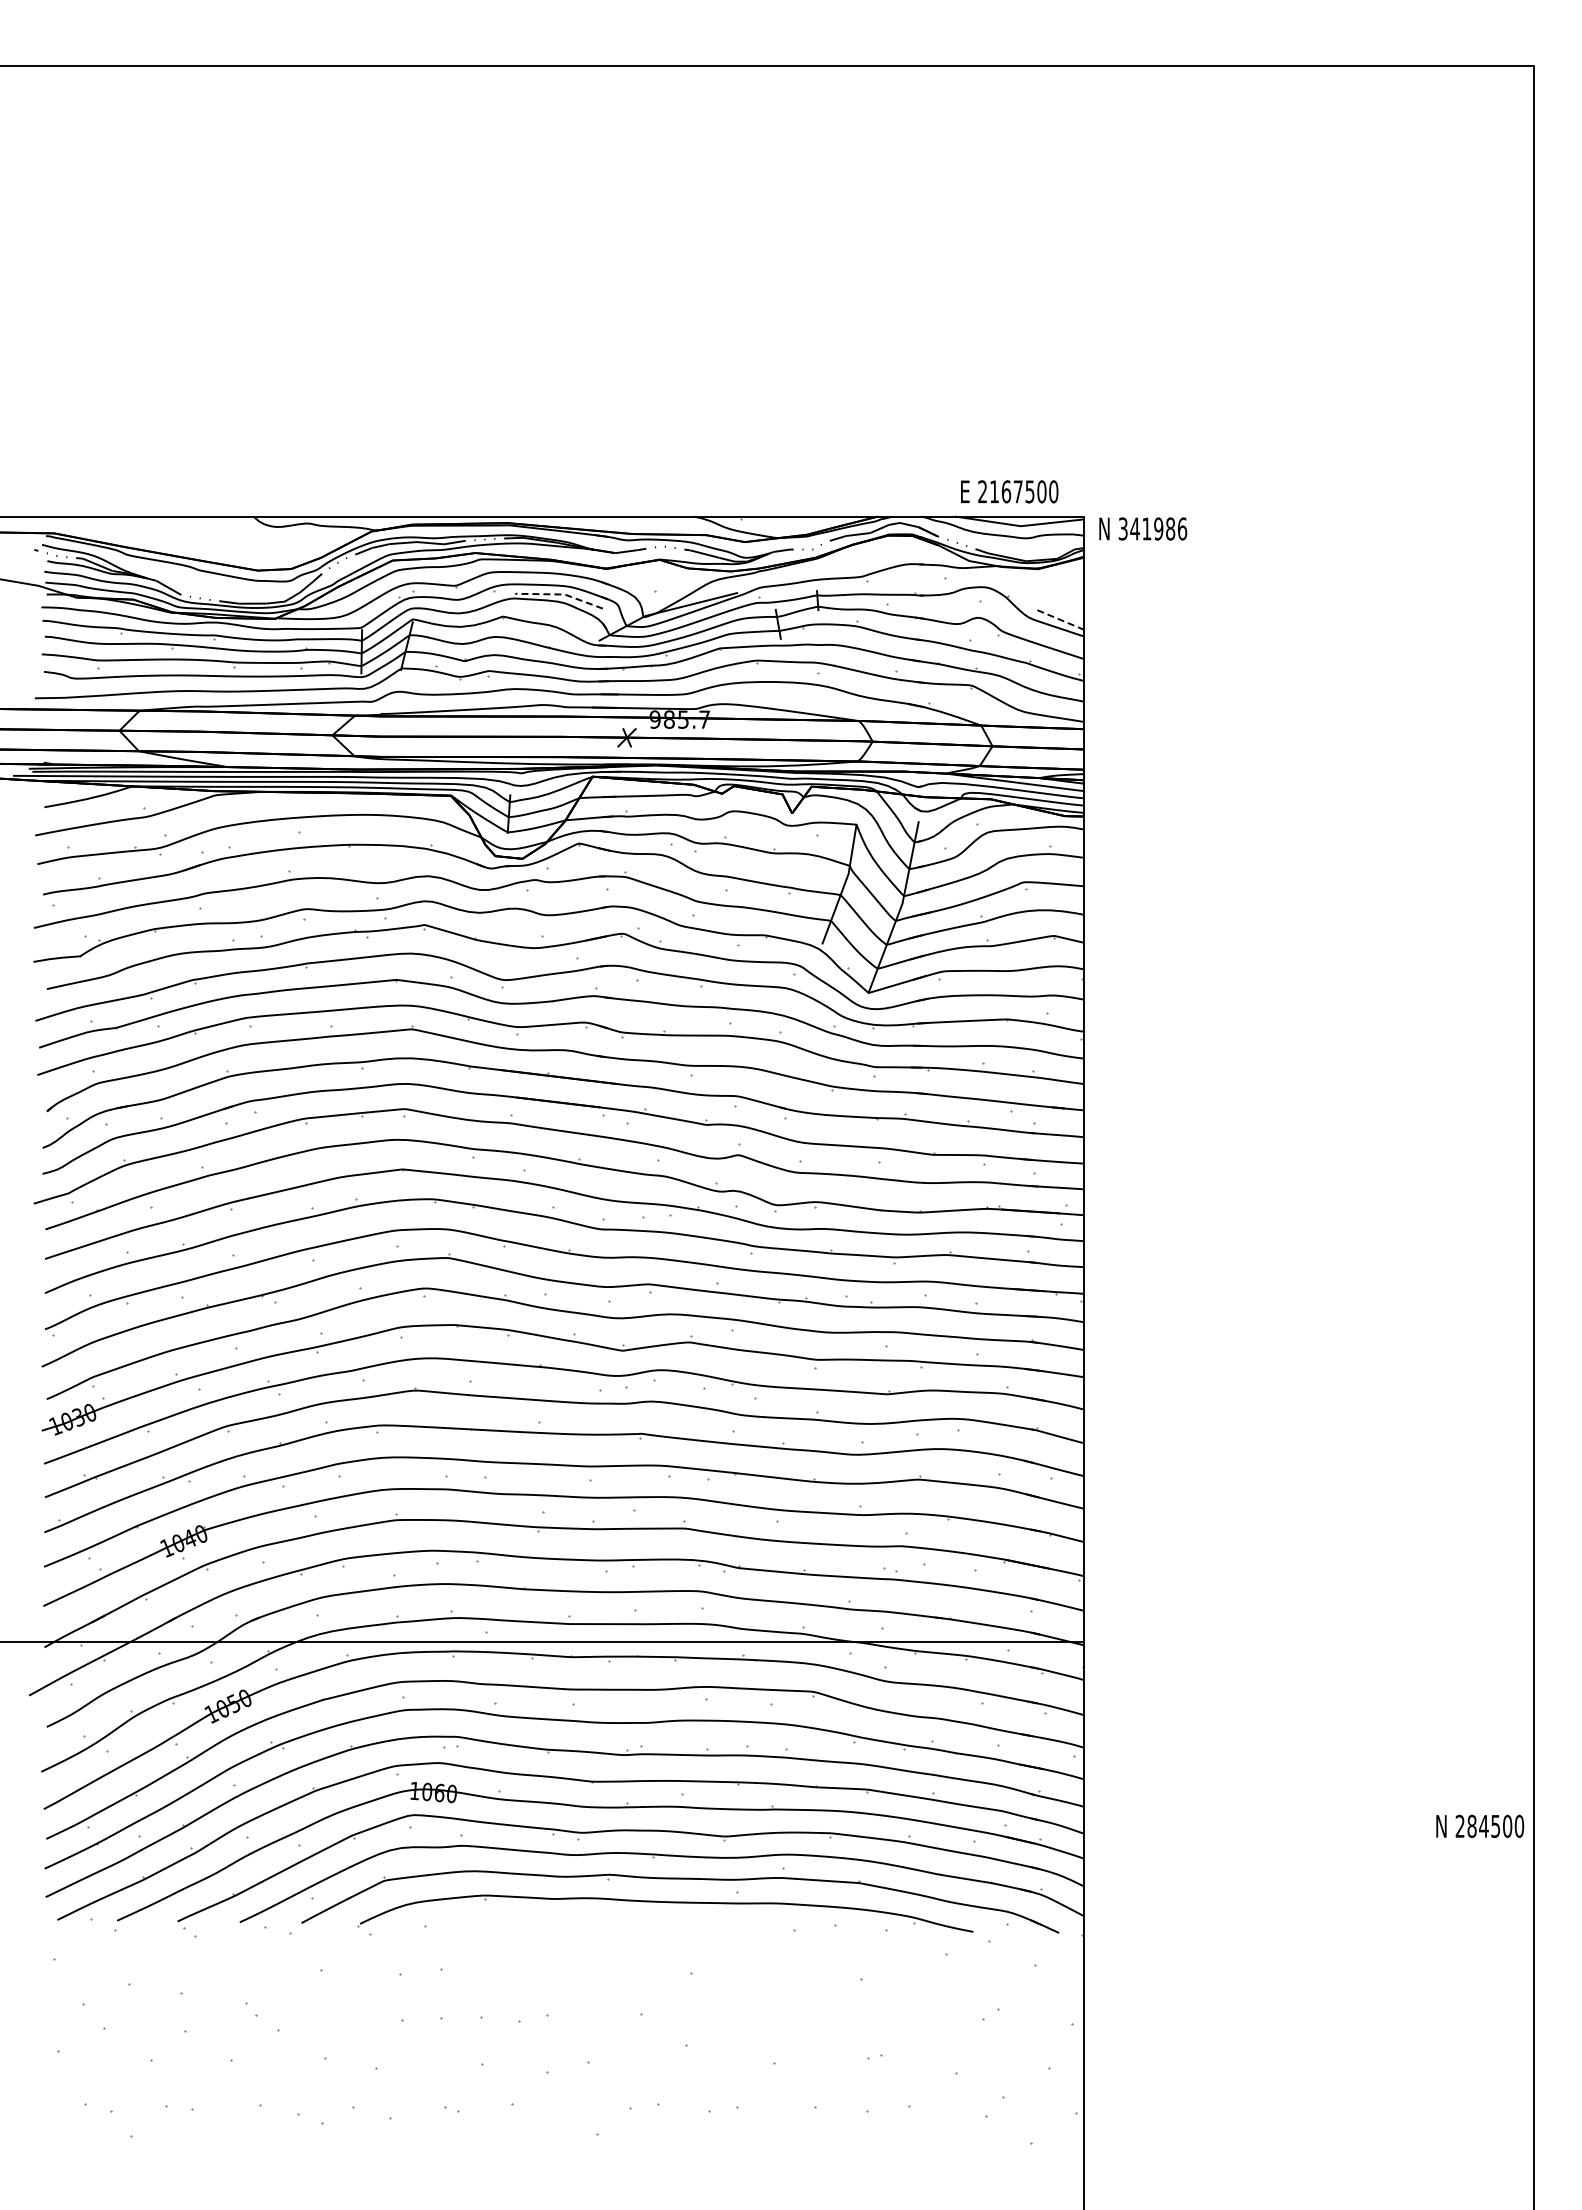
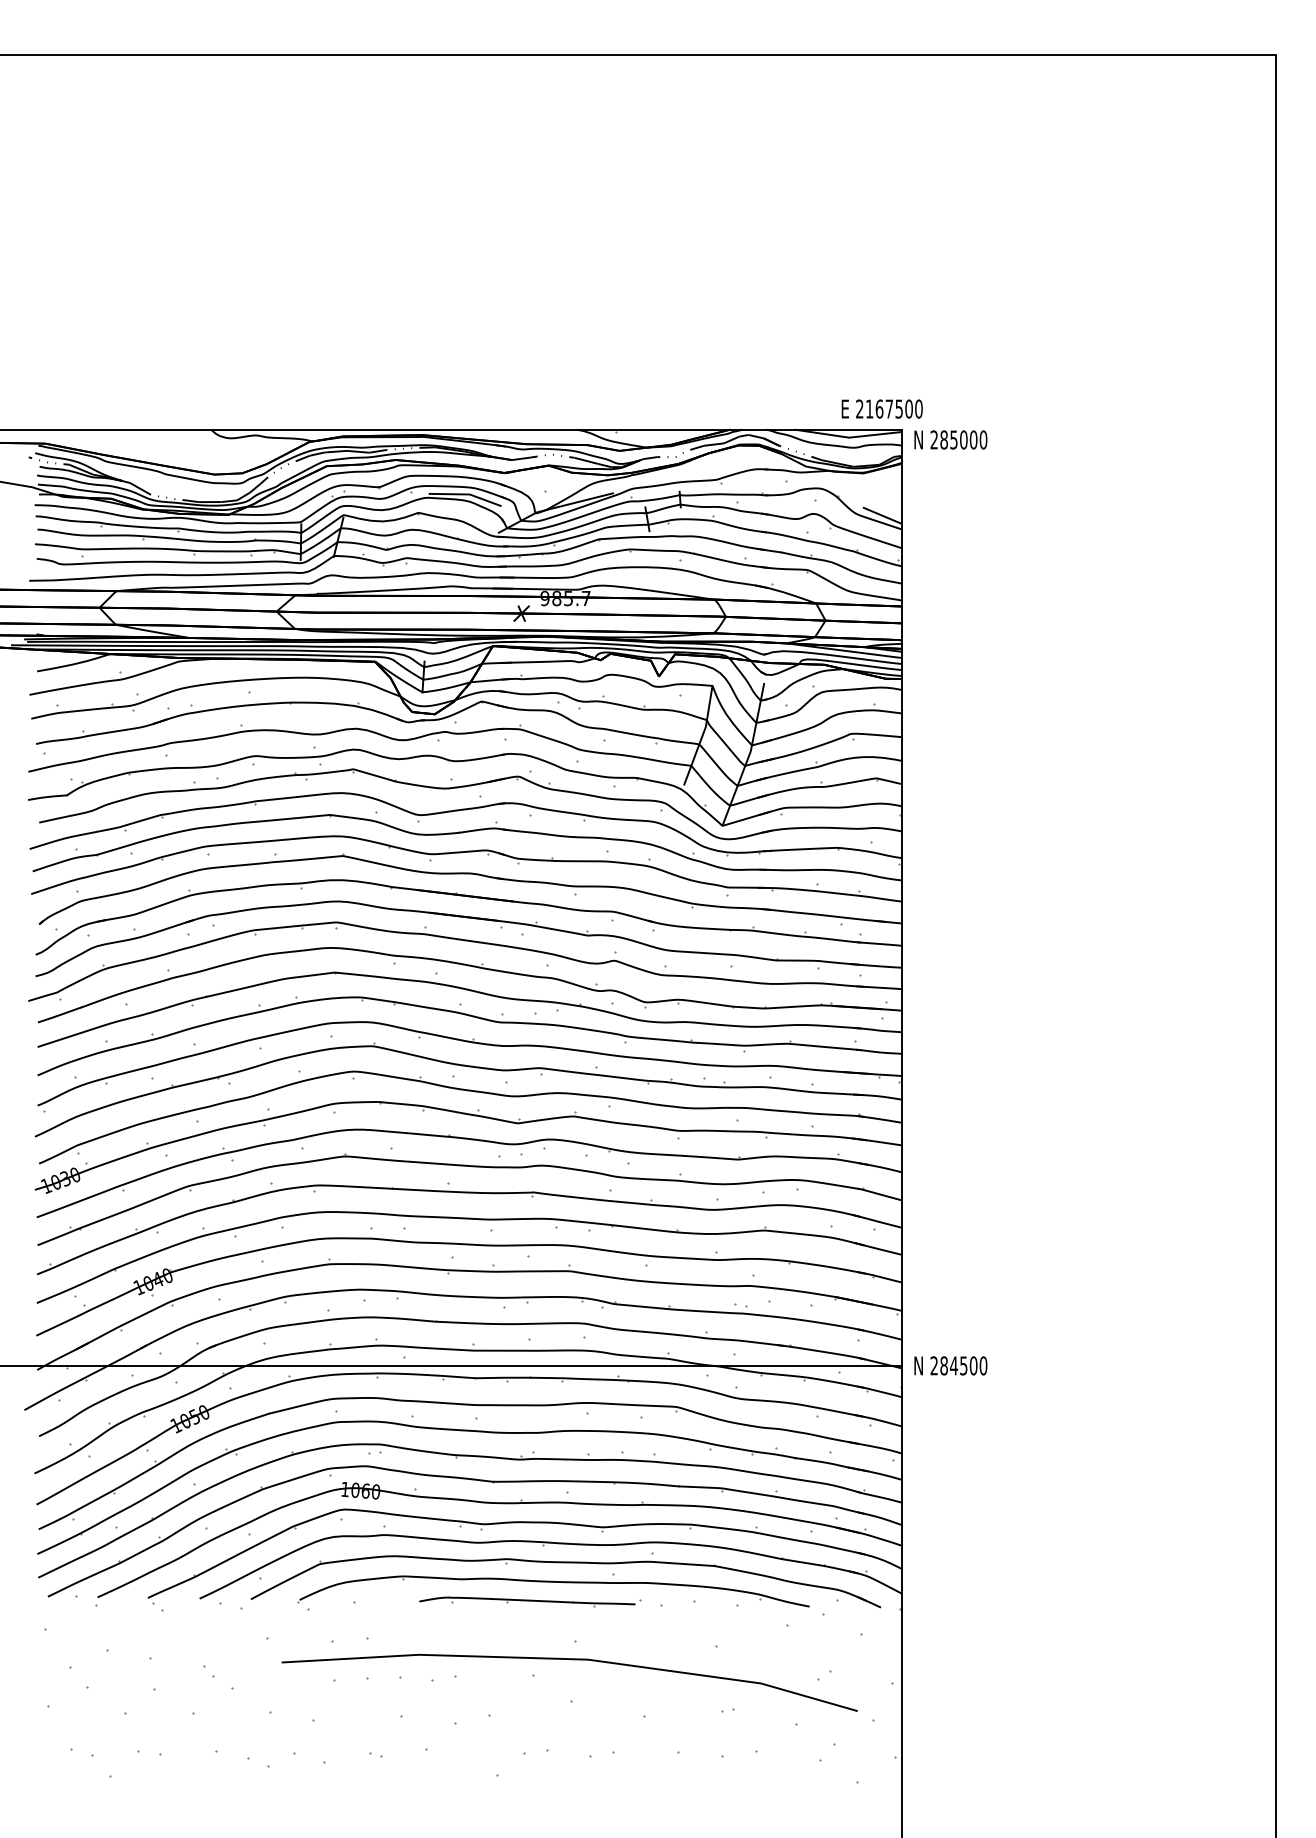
text: (1009, 491) -> (882, 408), moved
text: (1152, 528) -> (958, 439), 341986 -> 285000
line: (560, 594) -> (466, 494), dashed -> solid
line: (1061, 620) -> (882, 516), dashed -> solid
text: (1480, 1825) -> (951, 1365), moved
part: (637, 1926) -> (530, 1602), added
line: (690, 1996) -> (574, 1660), added

